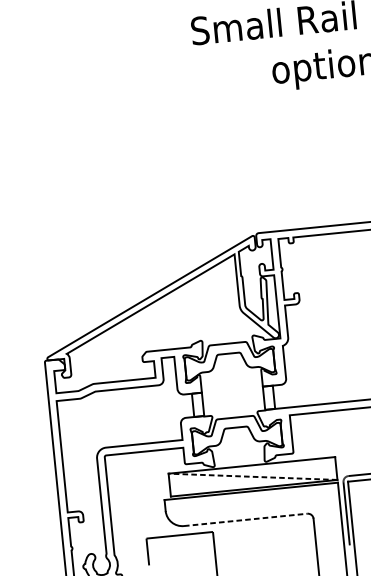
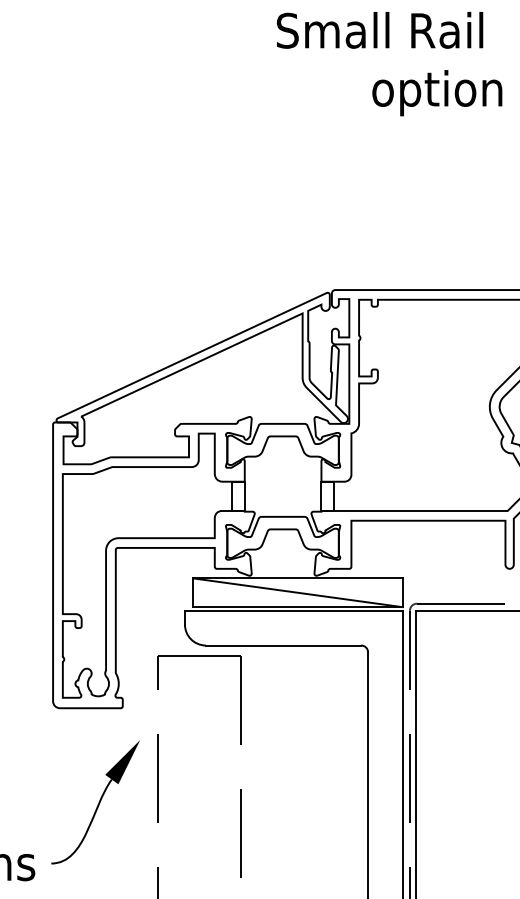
line: (252, 476) -> (297, 592), dashed -> solid
line: (245, 519) -> (283, 645), dashed -> solid

